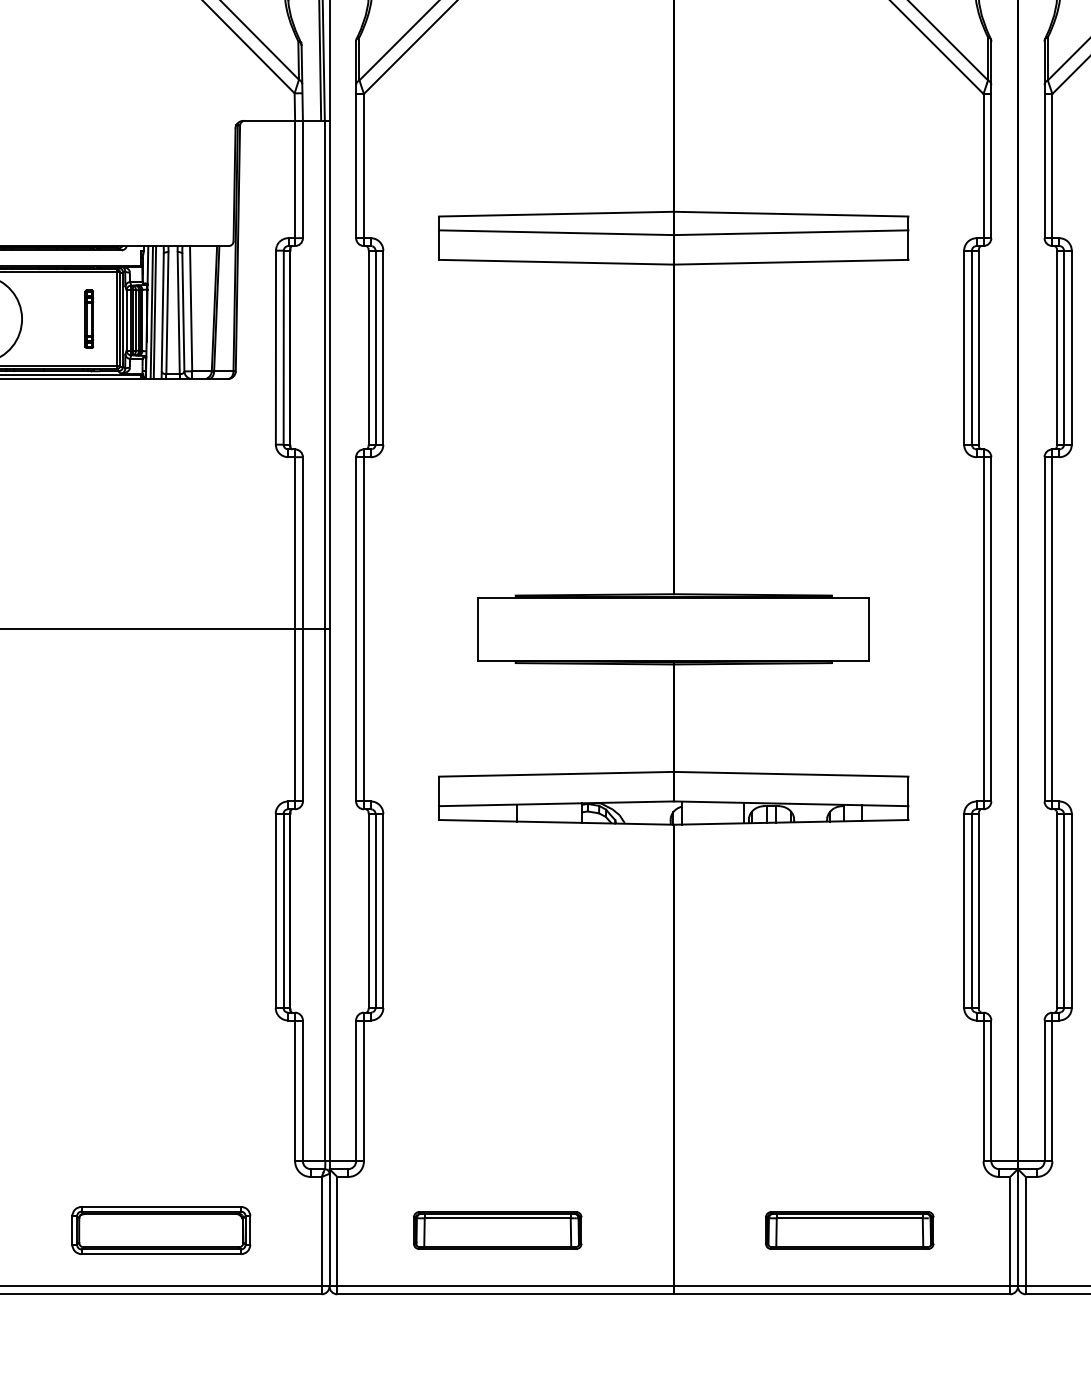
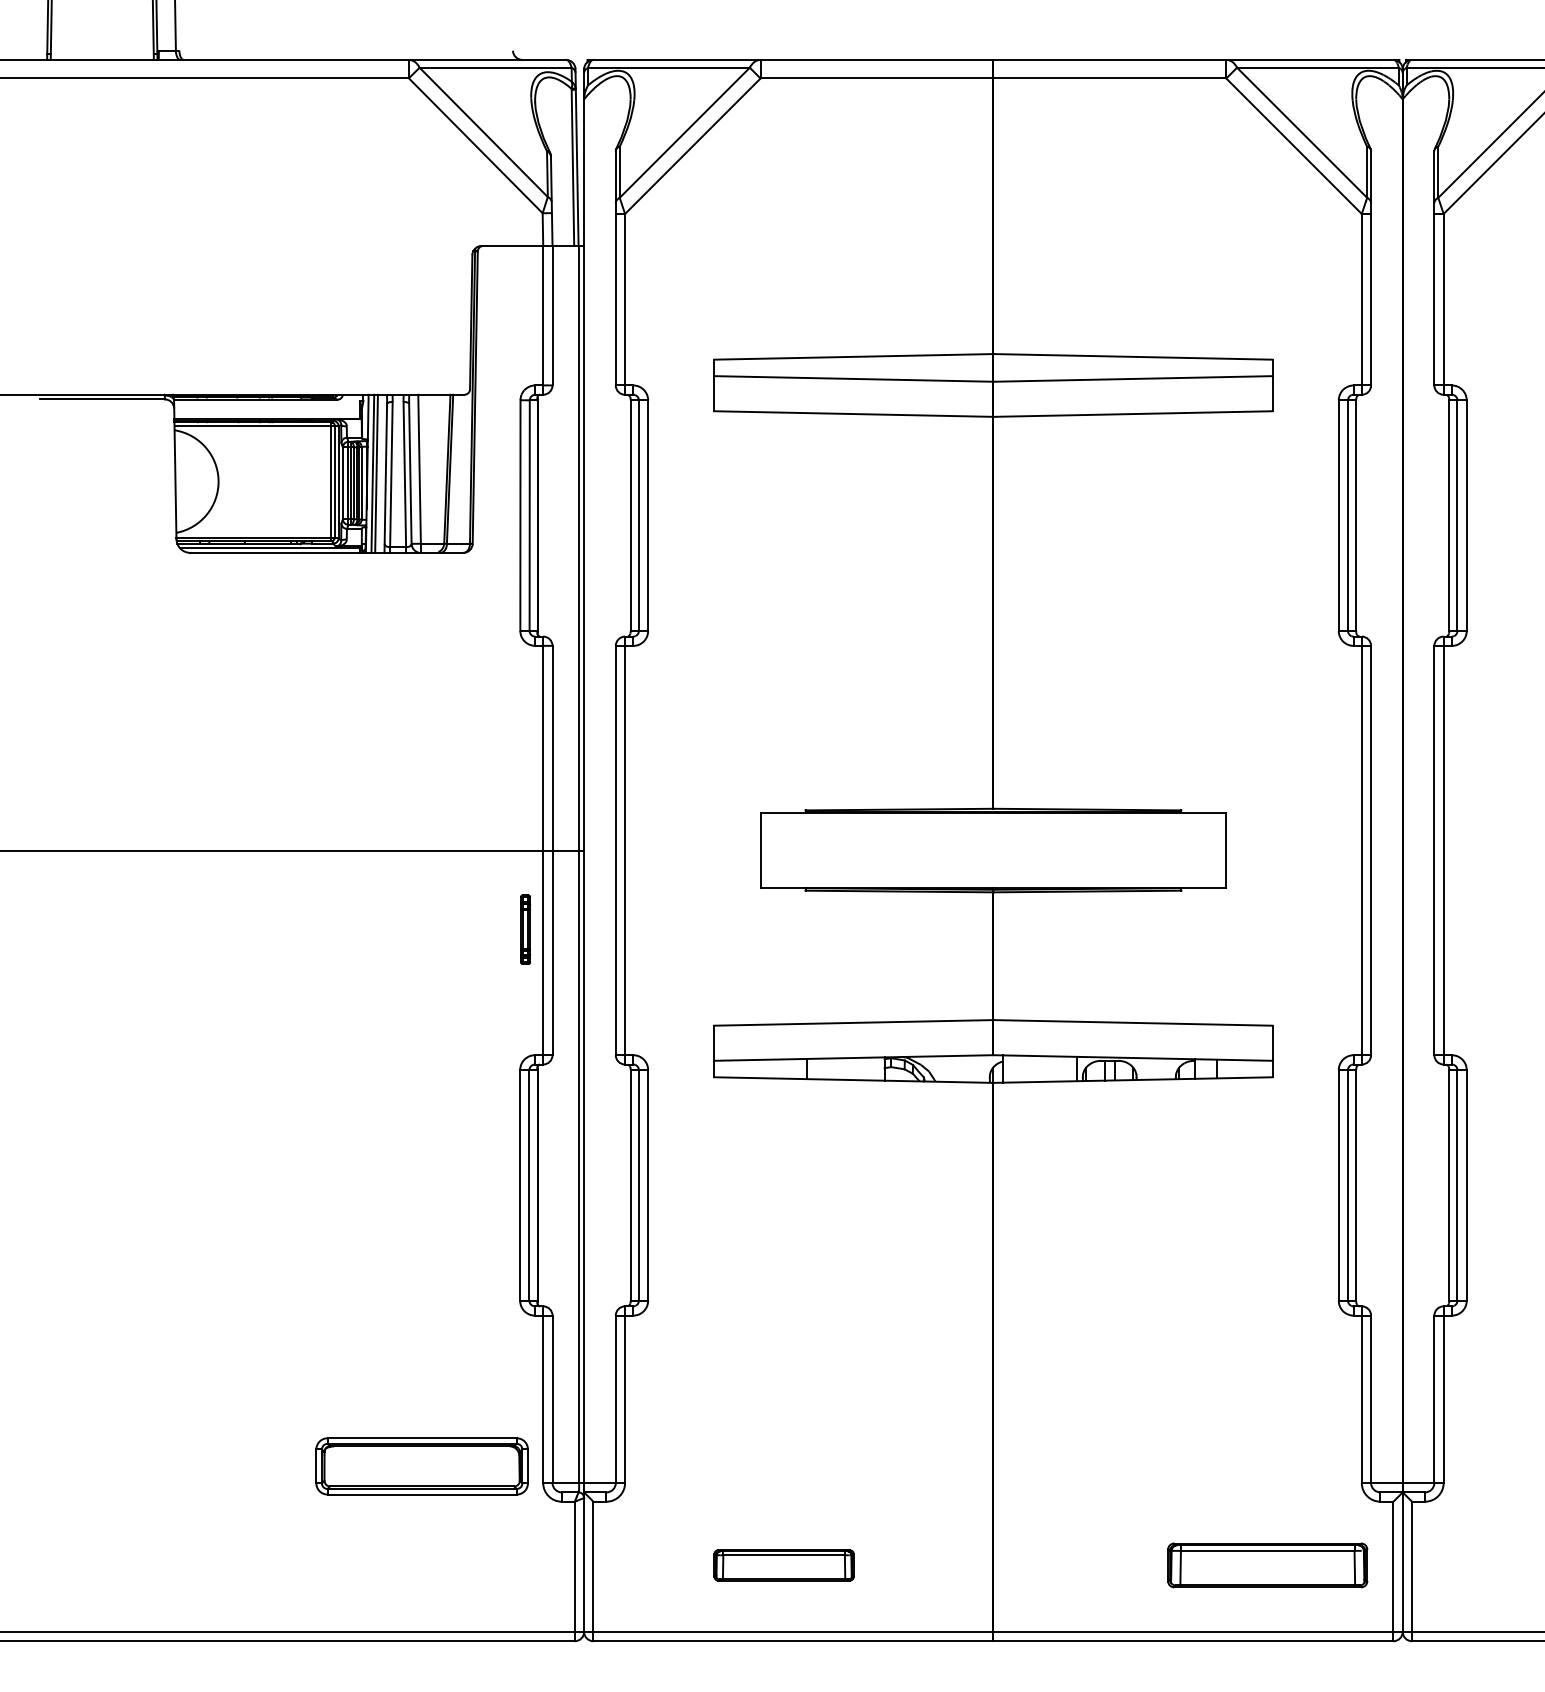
part: (89, 318) -> (525, 929), moved
part: (160, 1230) -> (421, 1466), moved
part: (497, 1230) -> (783, 1565), size x0.7
part: (849, 1230) -> (1267, 1565), moved

